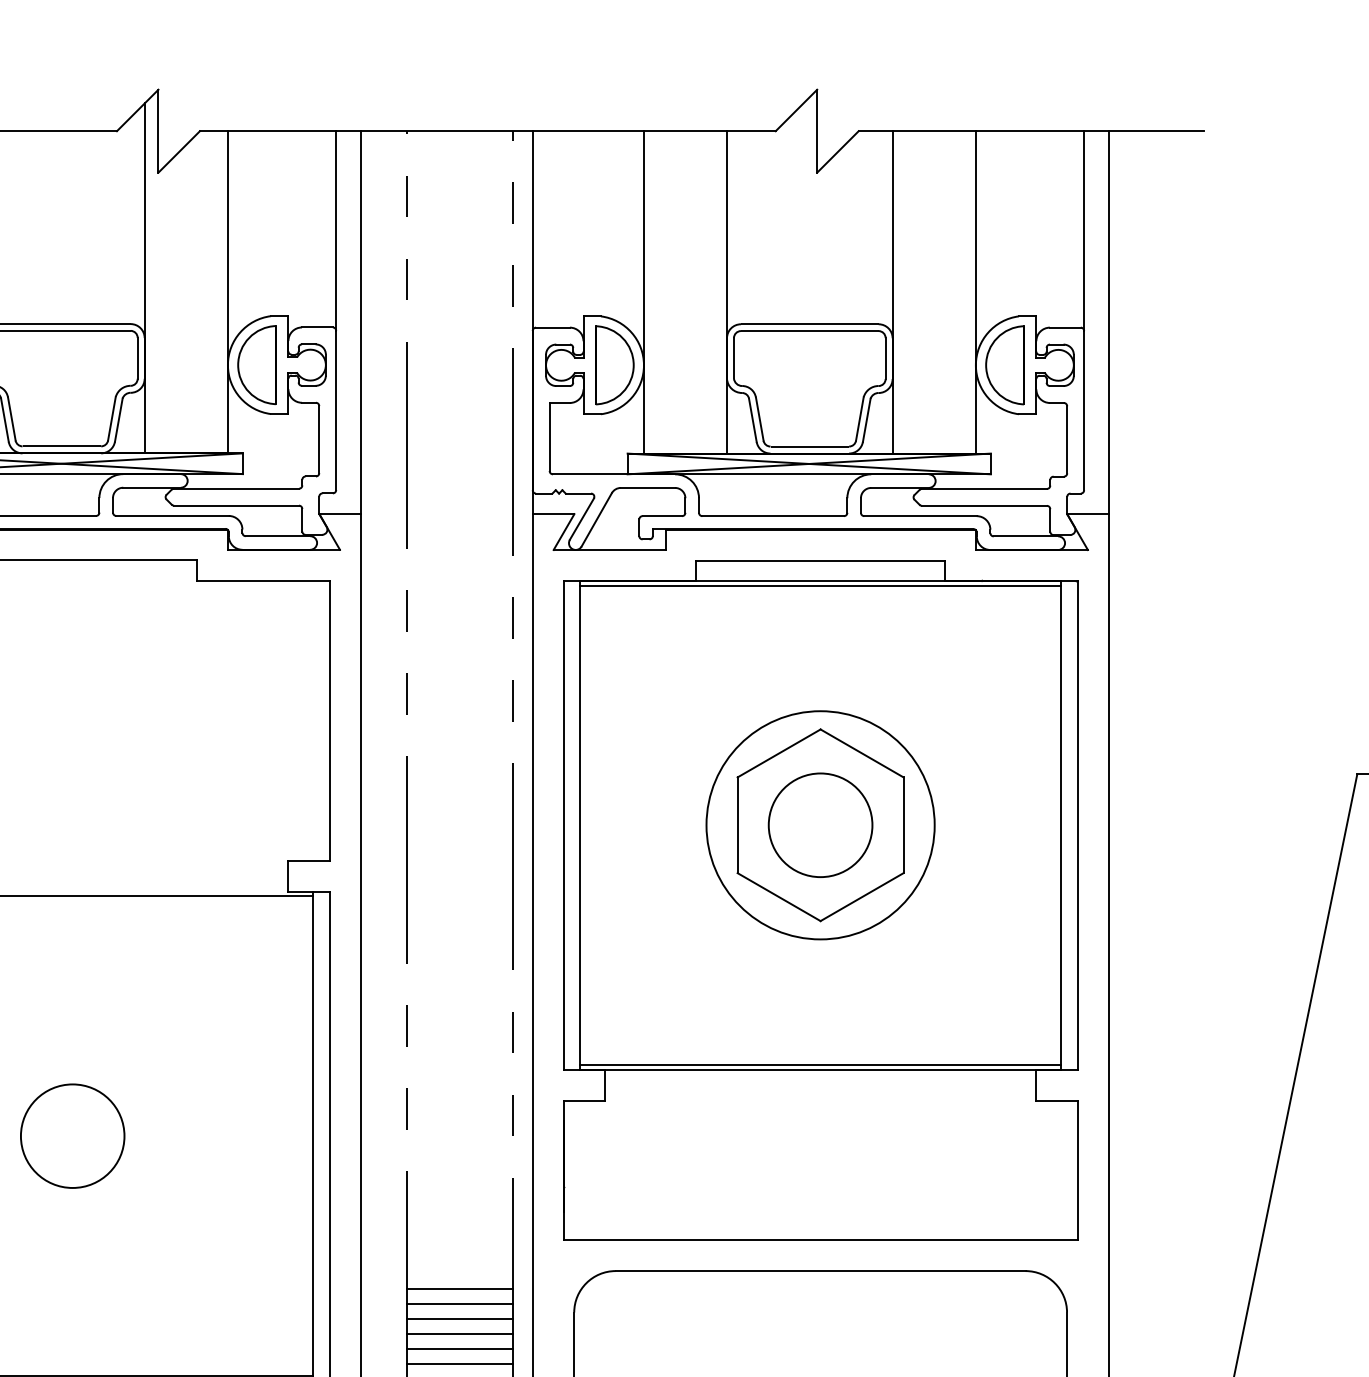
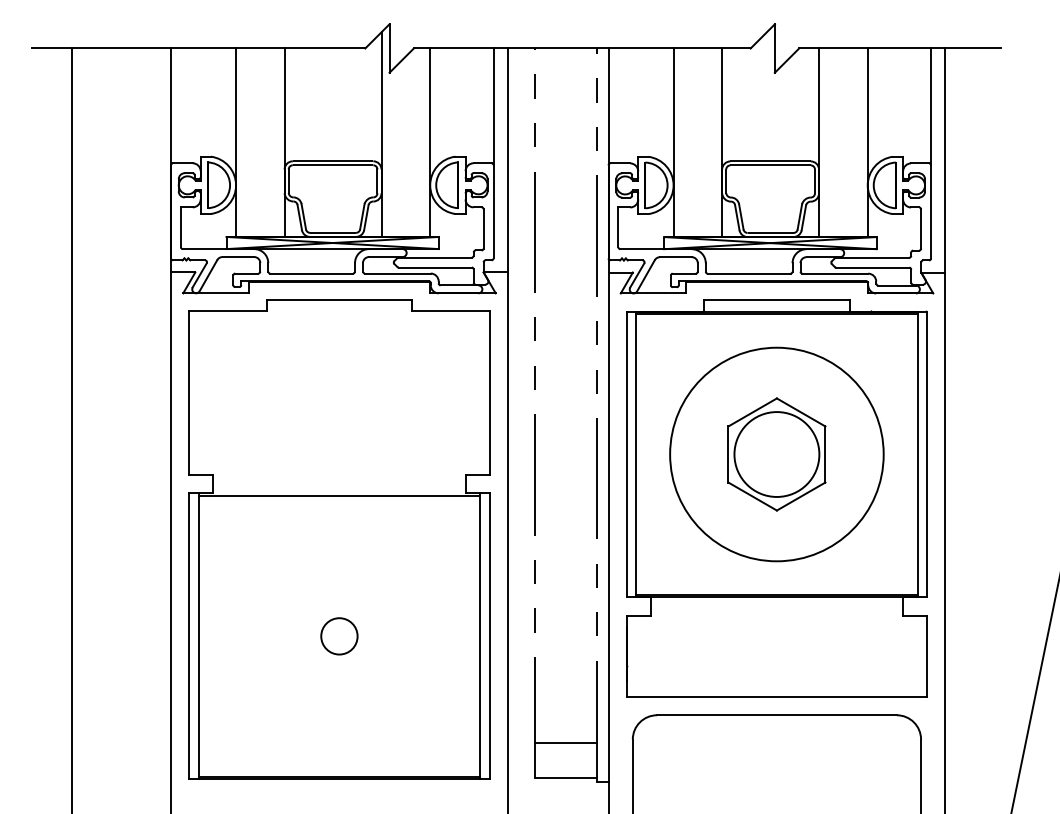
circle: (819, 825) -> (776, 454), size x1.4
circle: (819, 825) -> (776, 454), size x1.6
circle: (72, 1136) -> (339, 636), size x0.6
line: (459, 1288) -> (565, 725), removed
line: (459, 1303) -> (565, 734), removed
line: (459, 1334) -> (565, 752), removed
line: (459, 1348) -> (565, 760), removed
line: (459, 1363) -> (565, 769), removed

